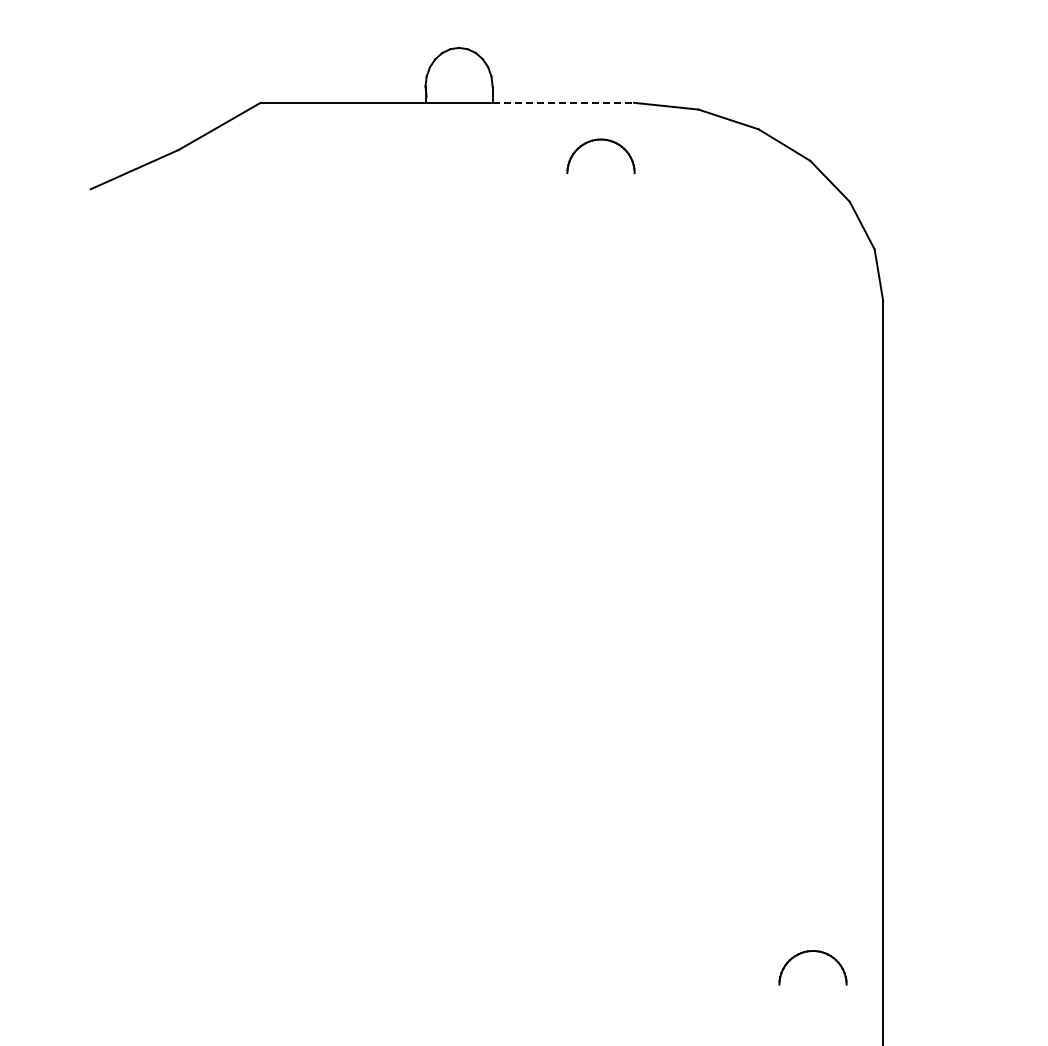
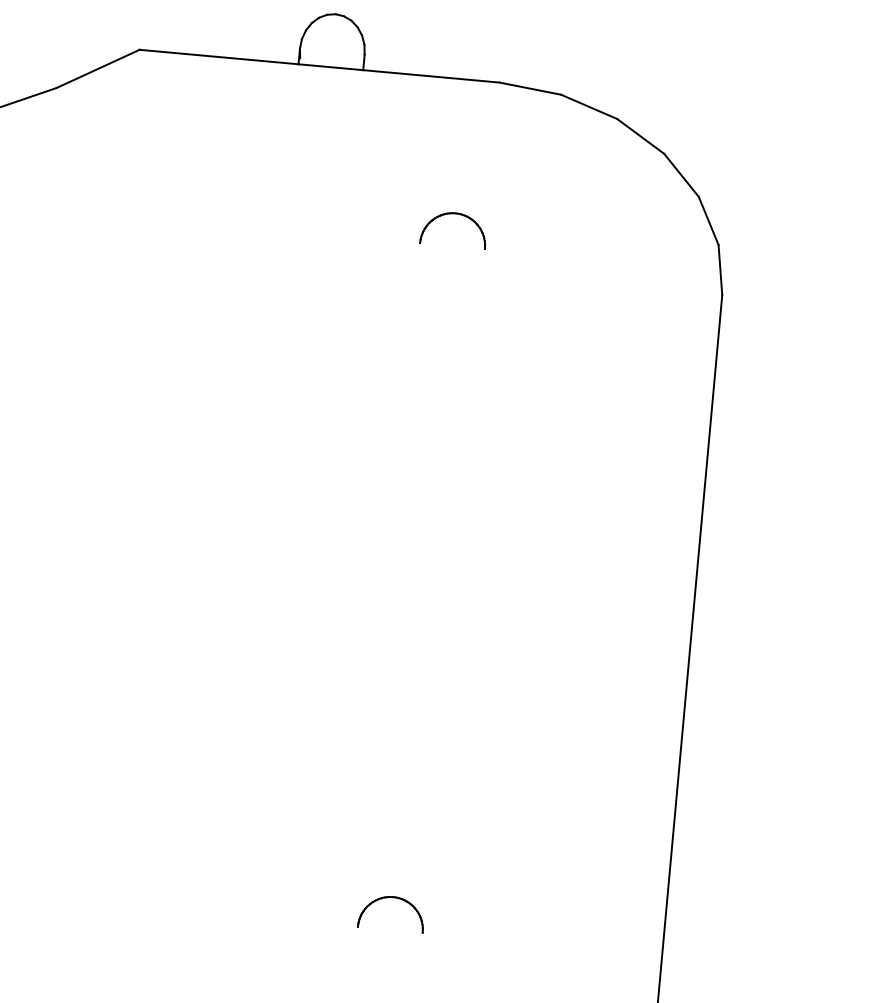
line: (563, 102) -> (431, 76), dashed -> solid
part: (600, 140) -> (454, 214), moved
part: (809, 952) -> (389, 898), moved

